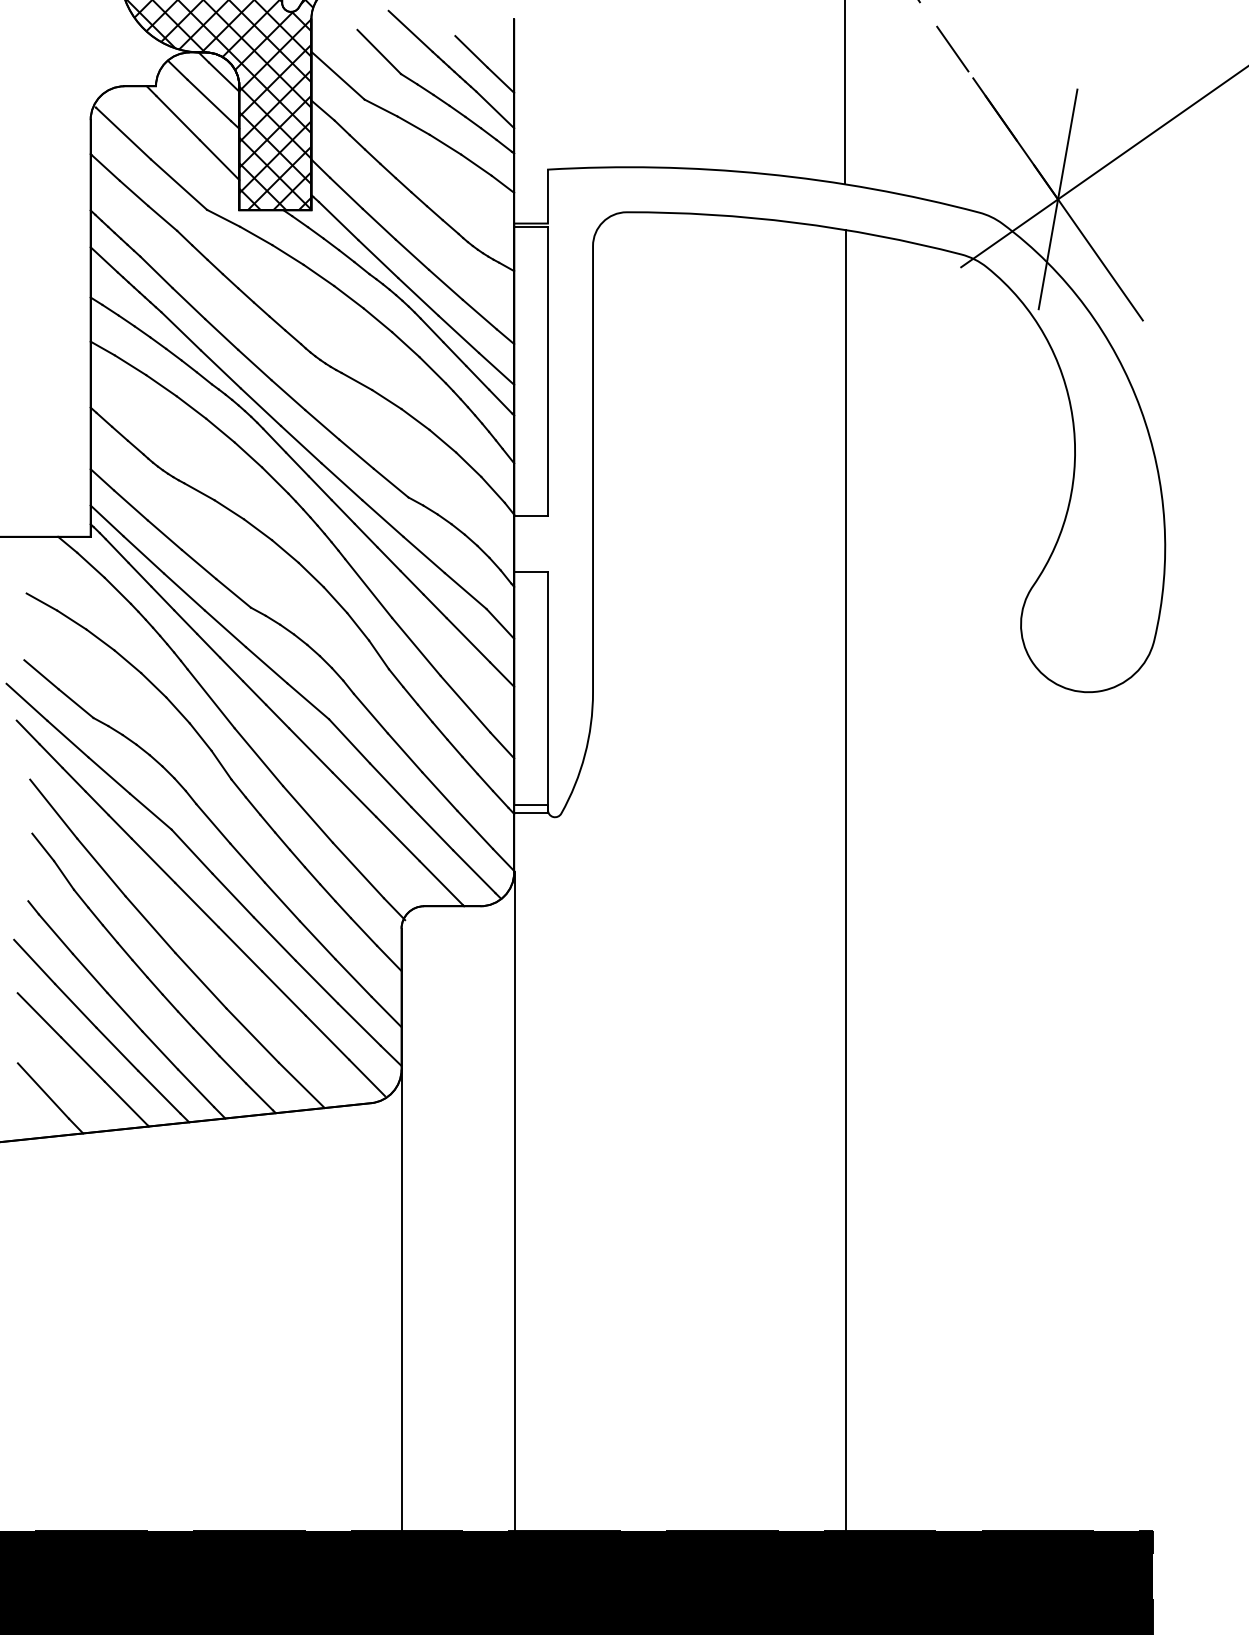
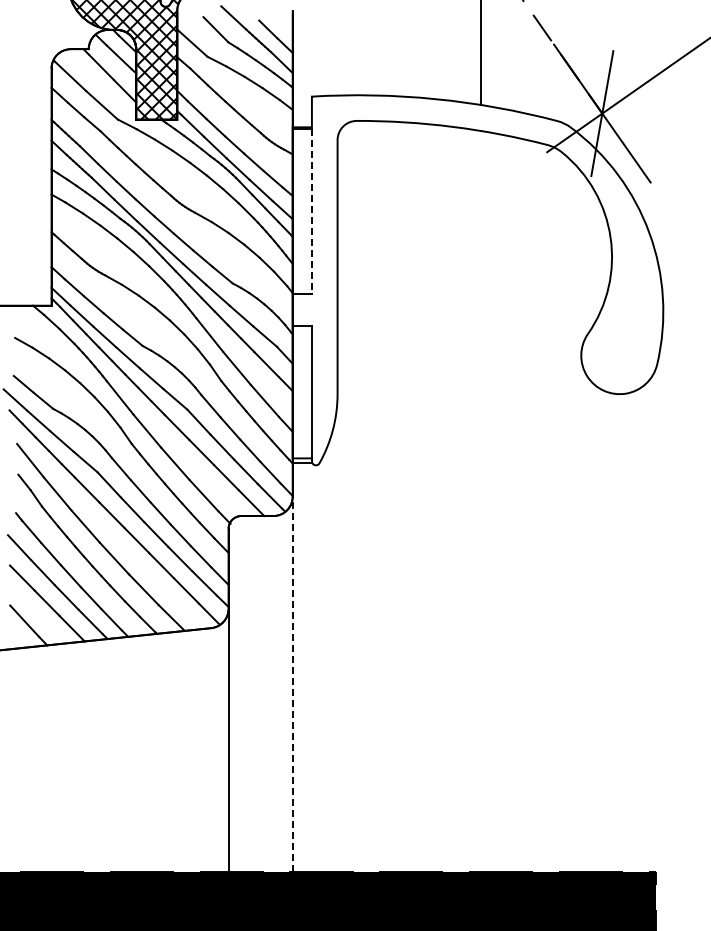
line: (547, 373) -> (311, 212), solid -> dashed
line: (845, 880) -> (481, 501), removed
line: (513, 1200) -> (292, 683), solid -> dashed

